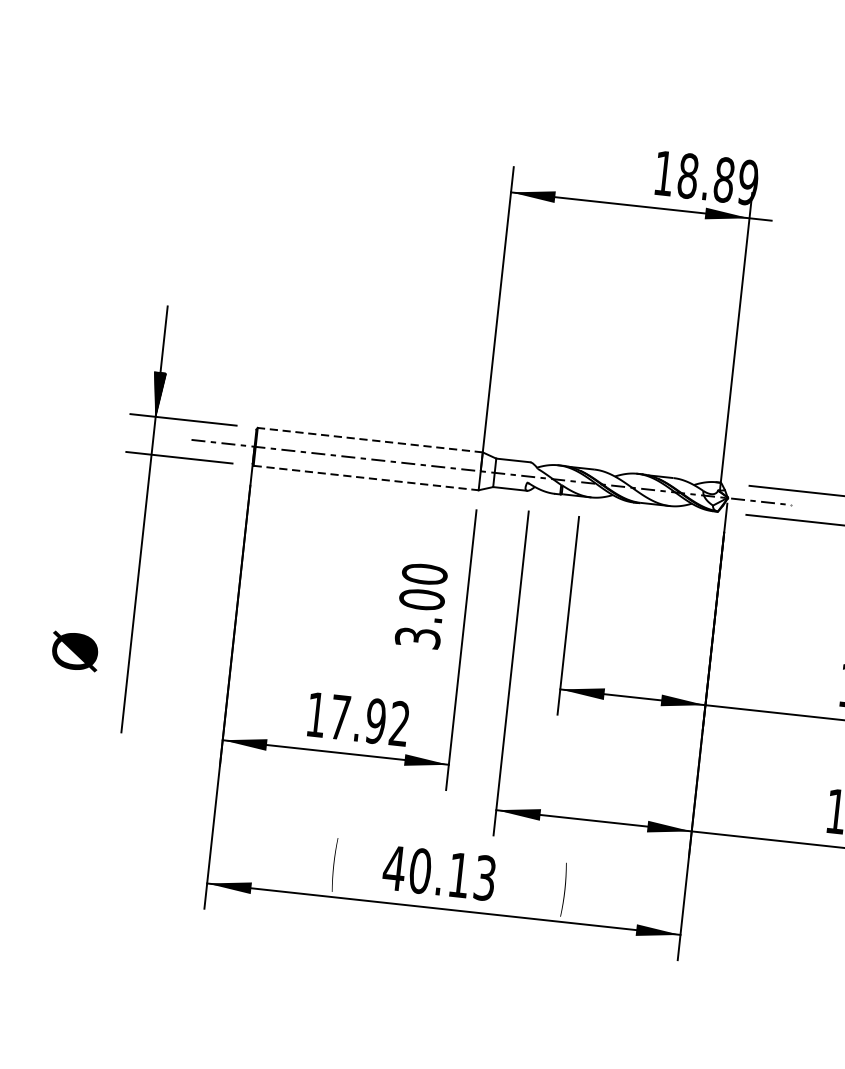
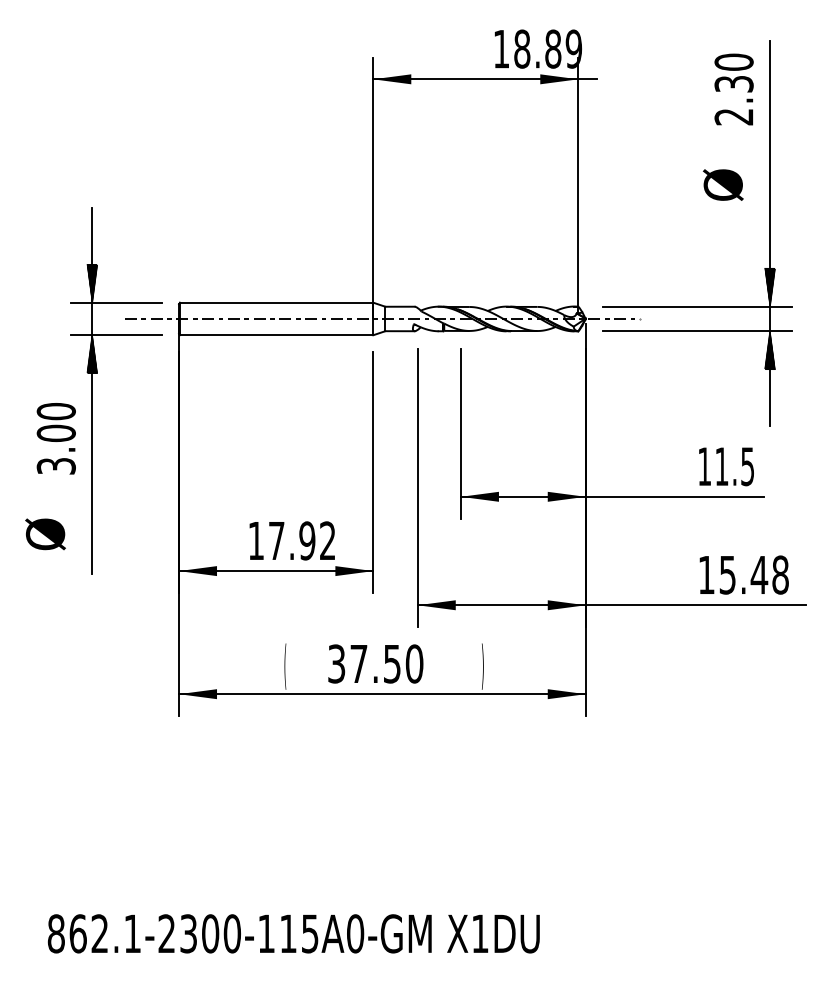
line: (370, 439) -> (276, 302), dashed -> solid
hatch: (149, 477) -> (92, 354), added
line: (365, 478) -> (276, 335), dashed -> solid
text: (420, 605) -> (55, 438), moved
text: (75, 651) -> (45, 534), moved
text: (439, 872) -> (375, 663), 40.13 -> 37.50

